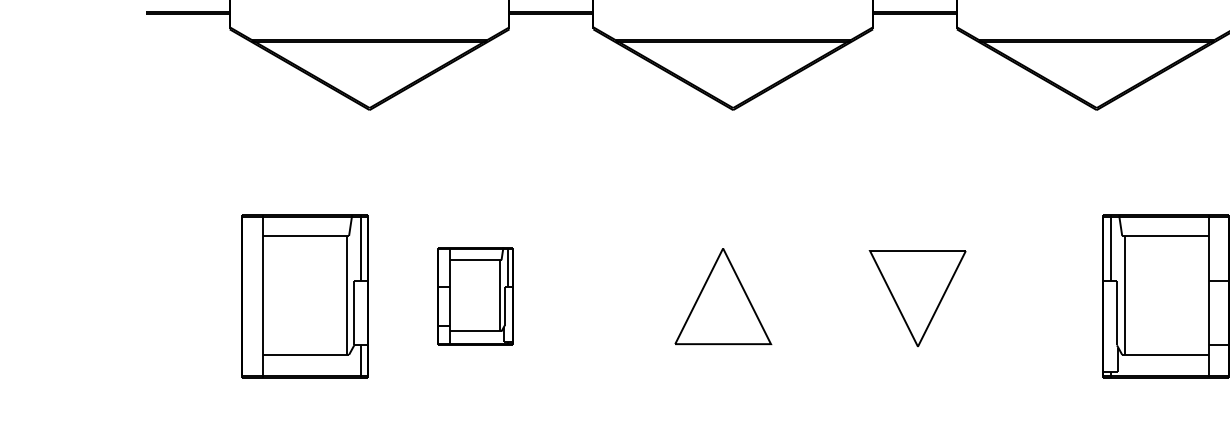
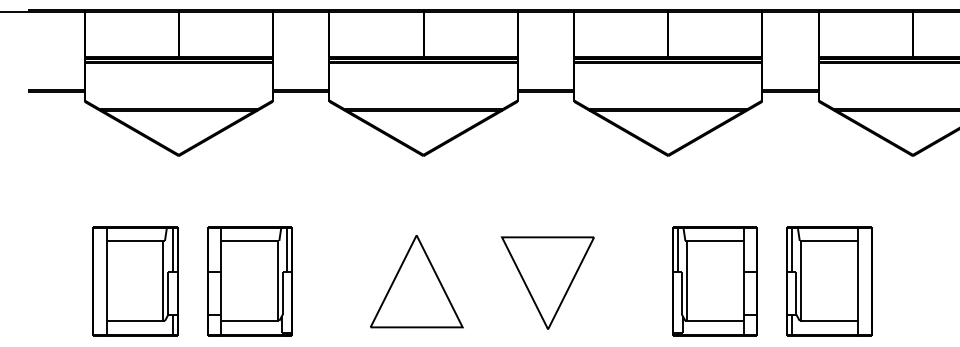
part: (474, 296) -> (249, 281), size x1.67
part: (722, 296) -> (416, 281), size x1.43
part: (917, 297) -> (547, 282), size x1.43

